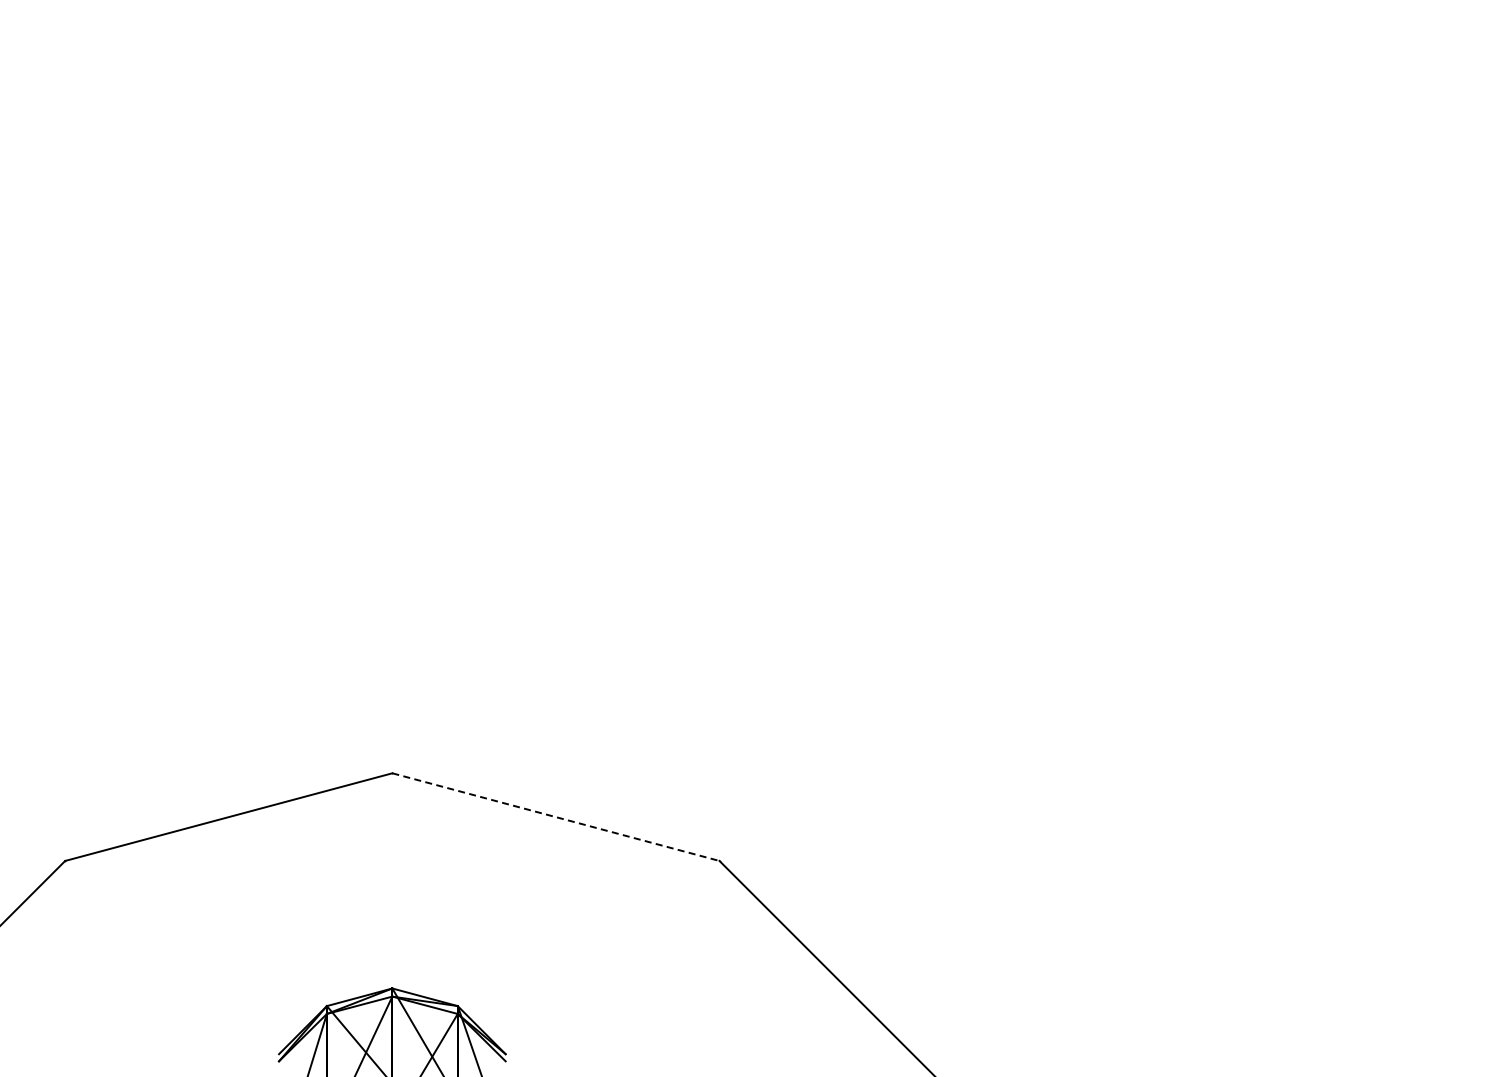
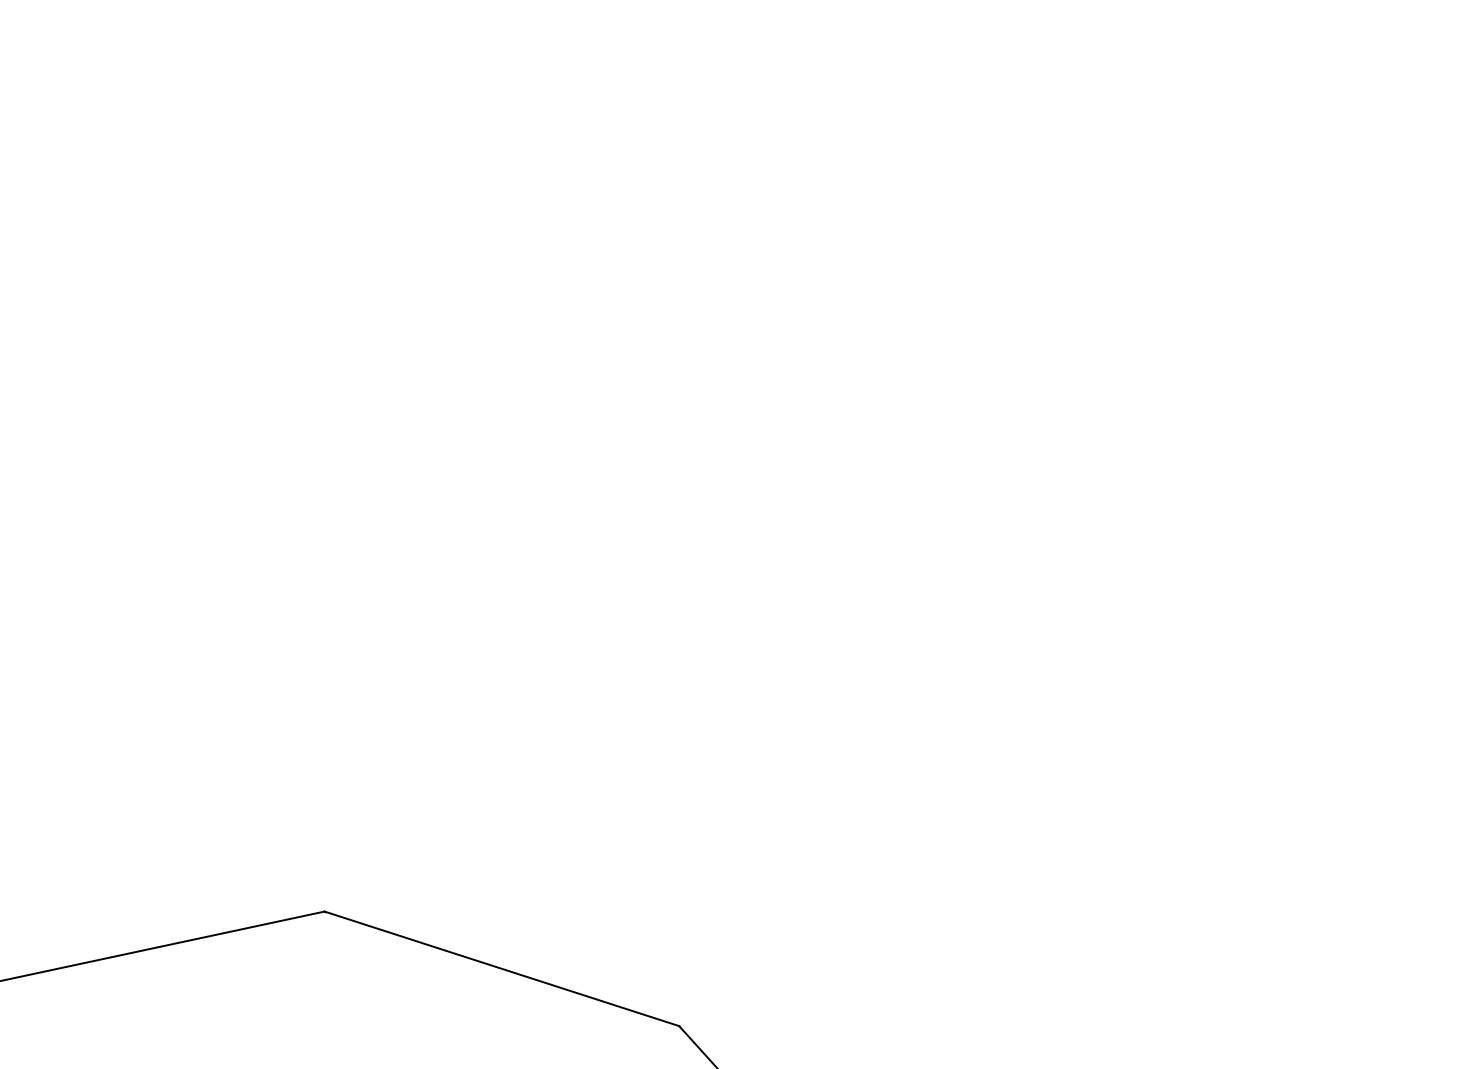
line: (556, 817) -> (502, 969), dashed -> solid

